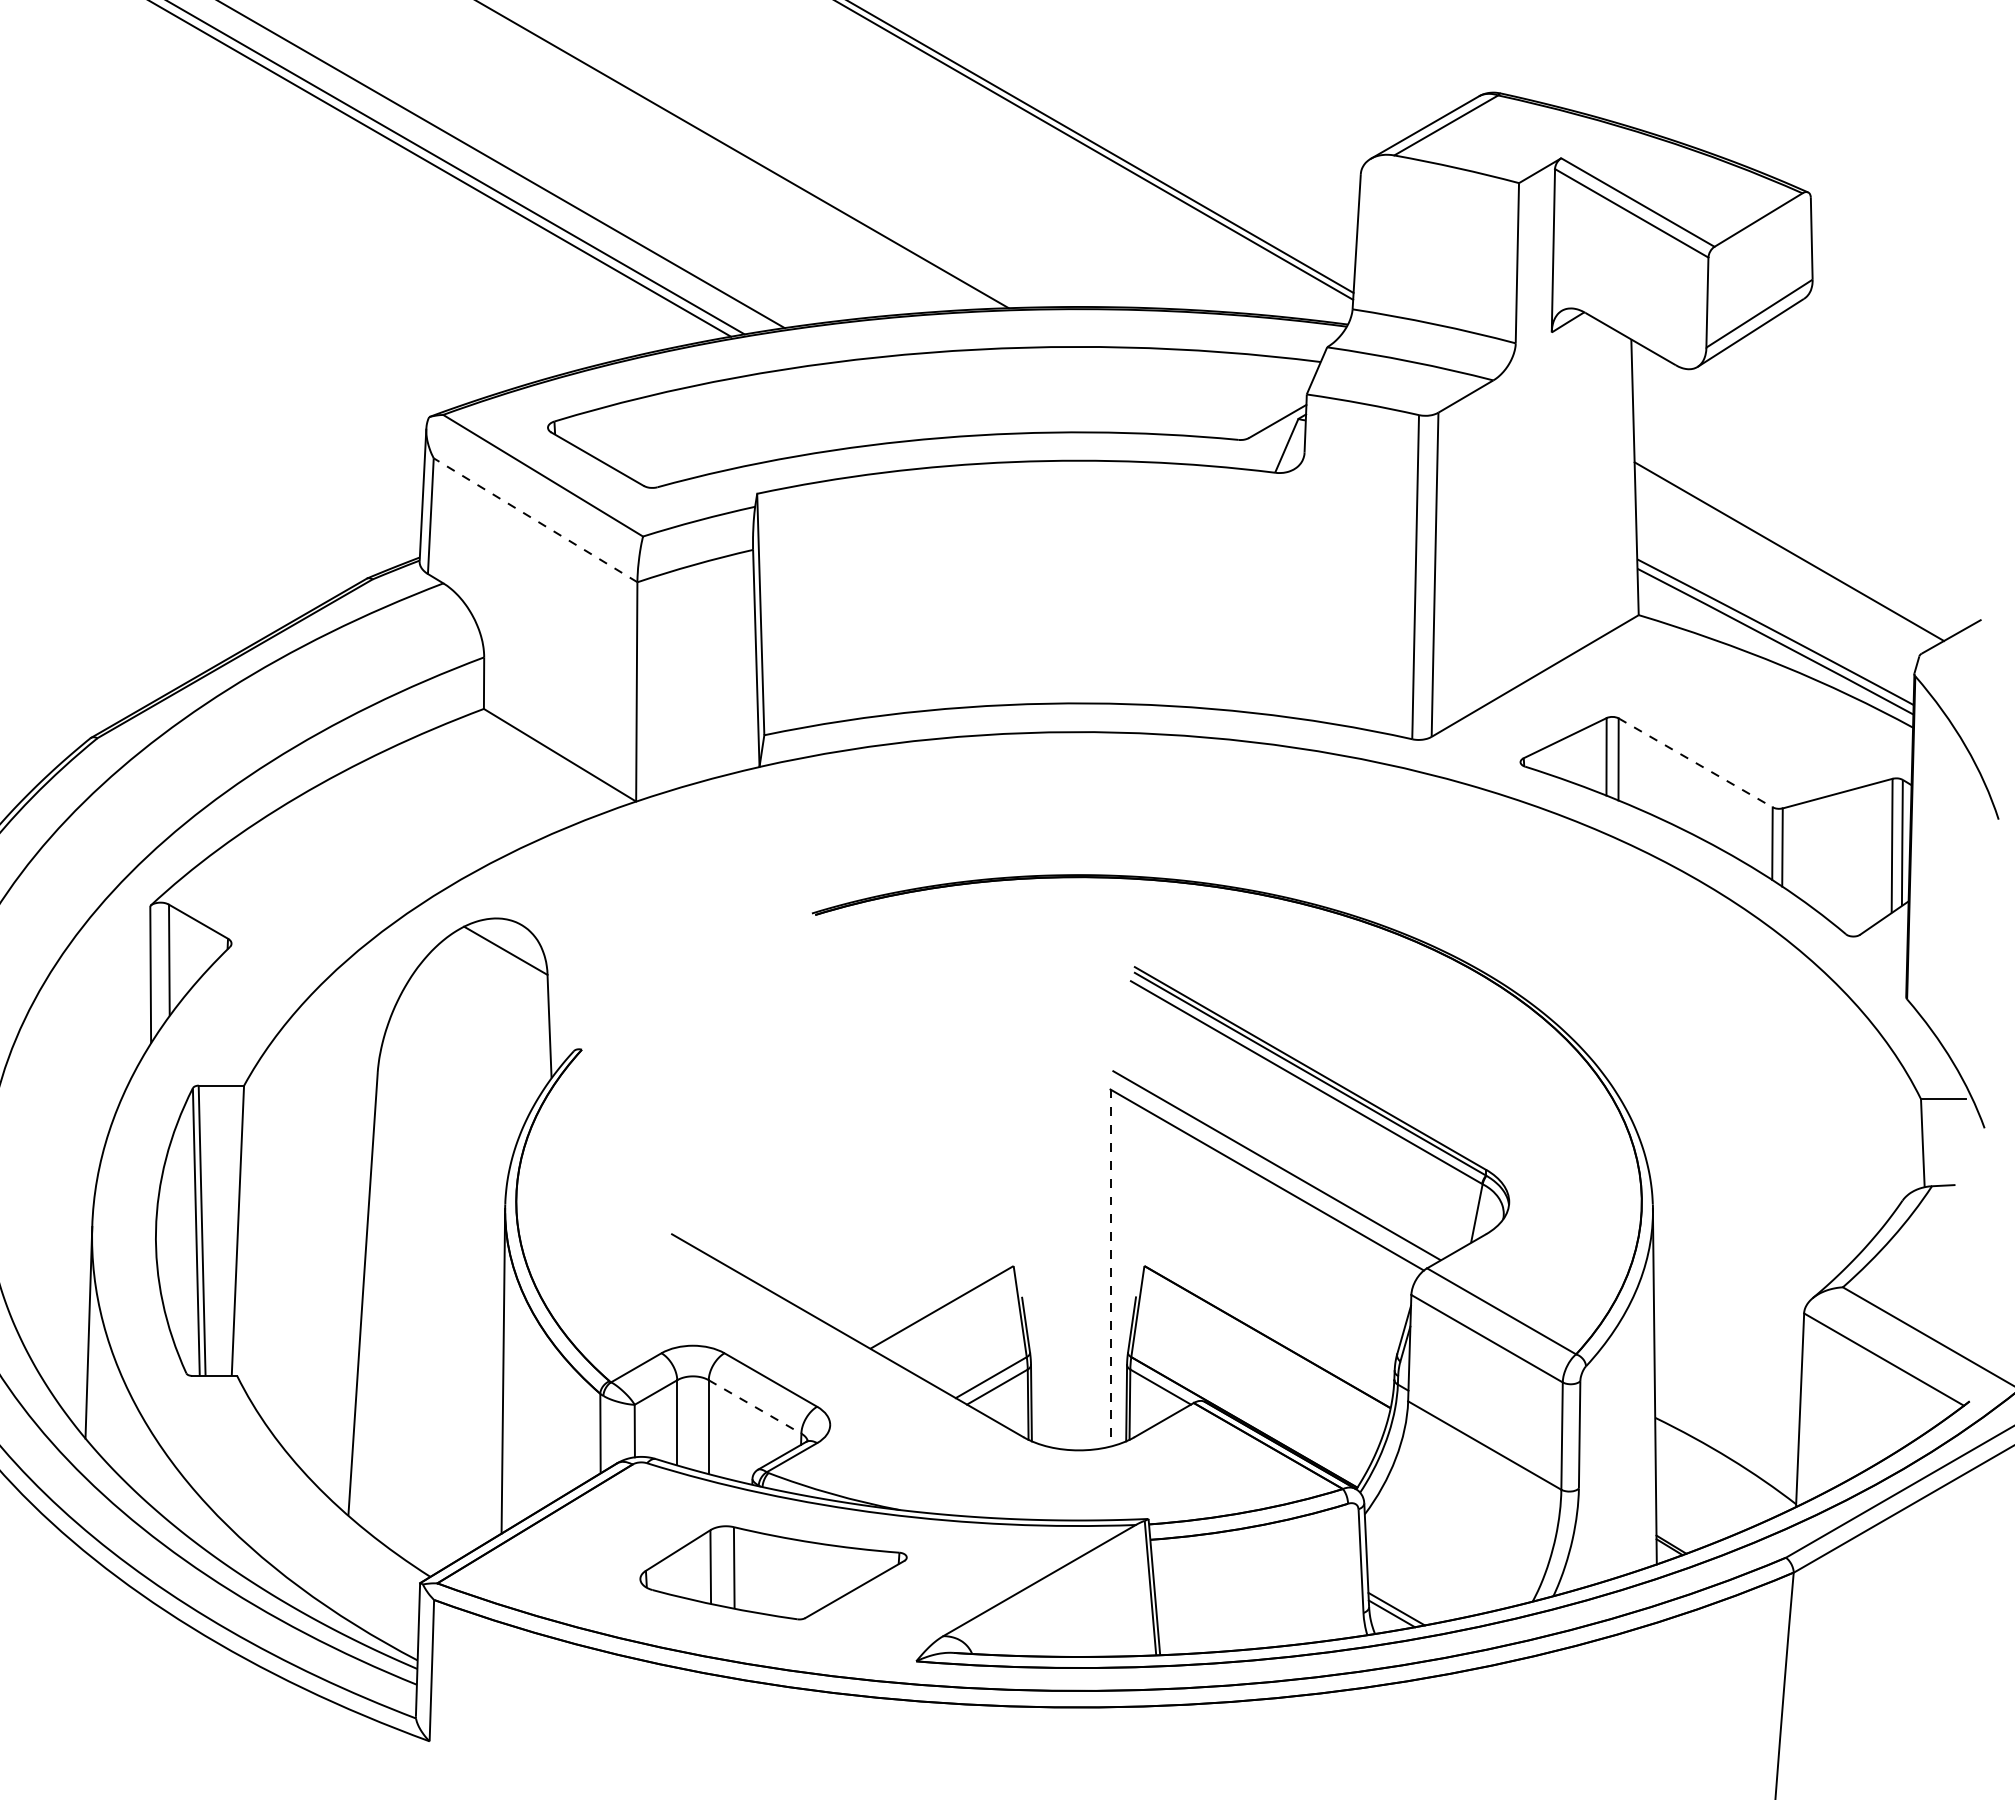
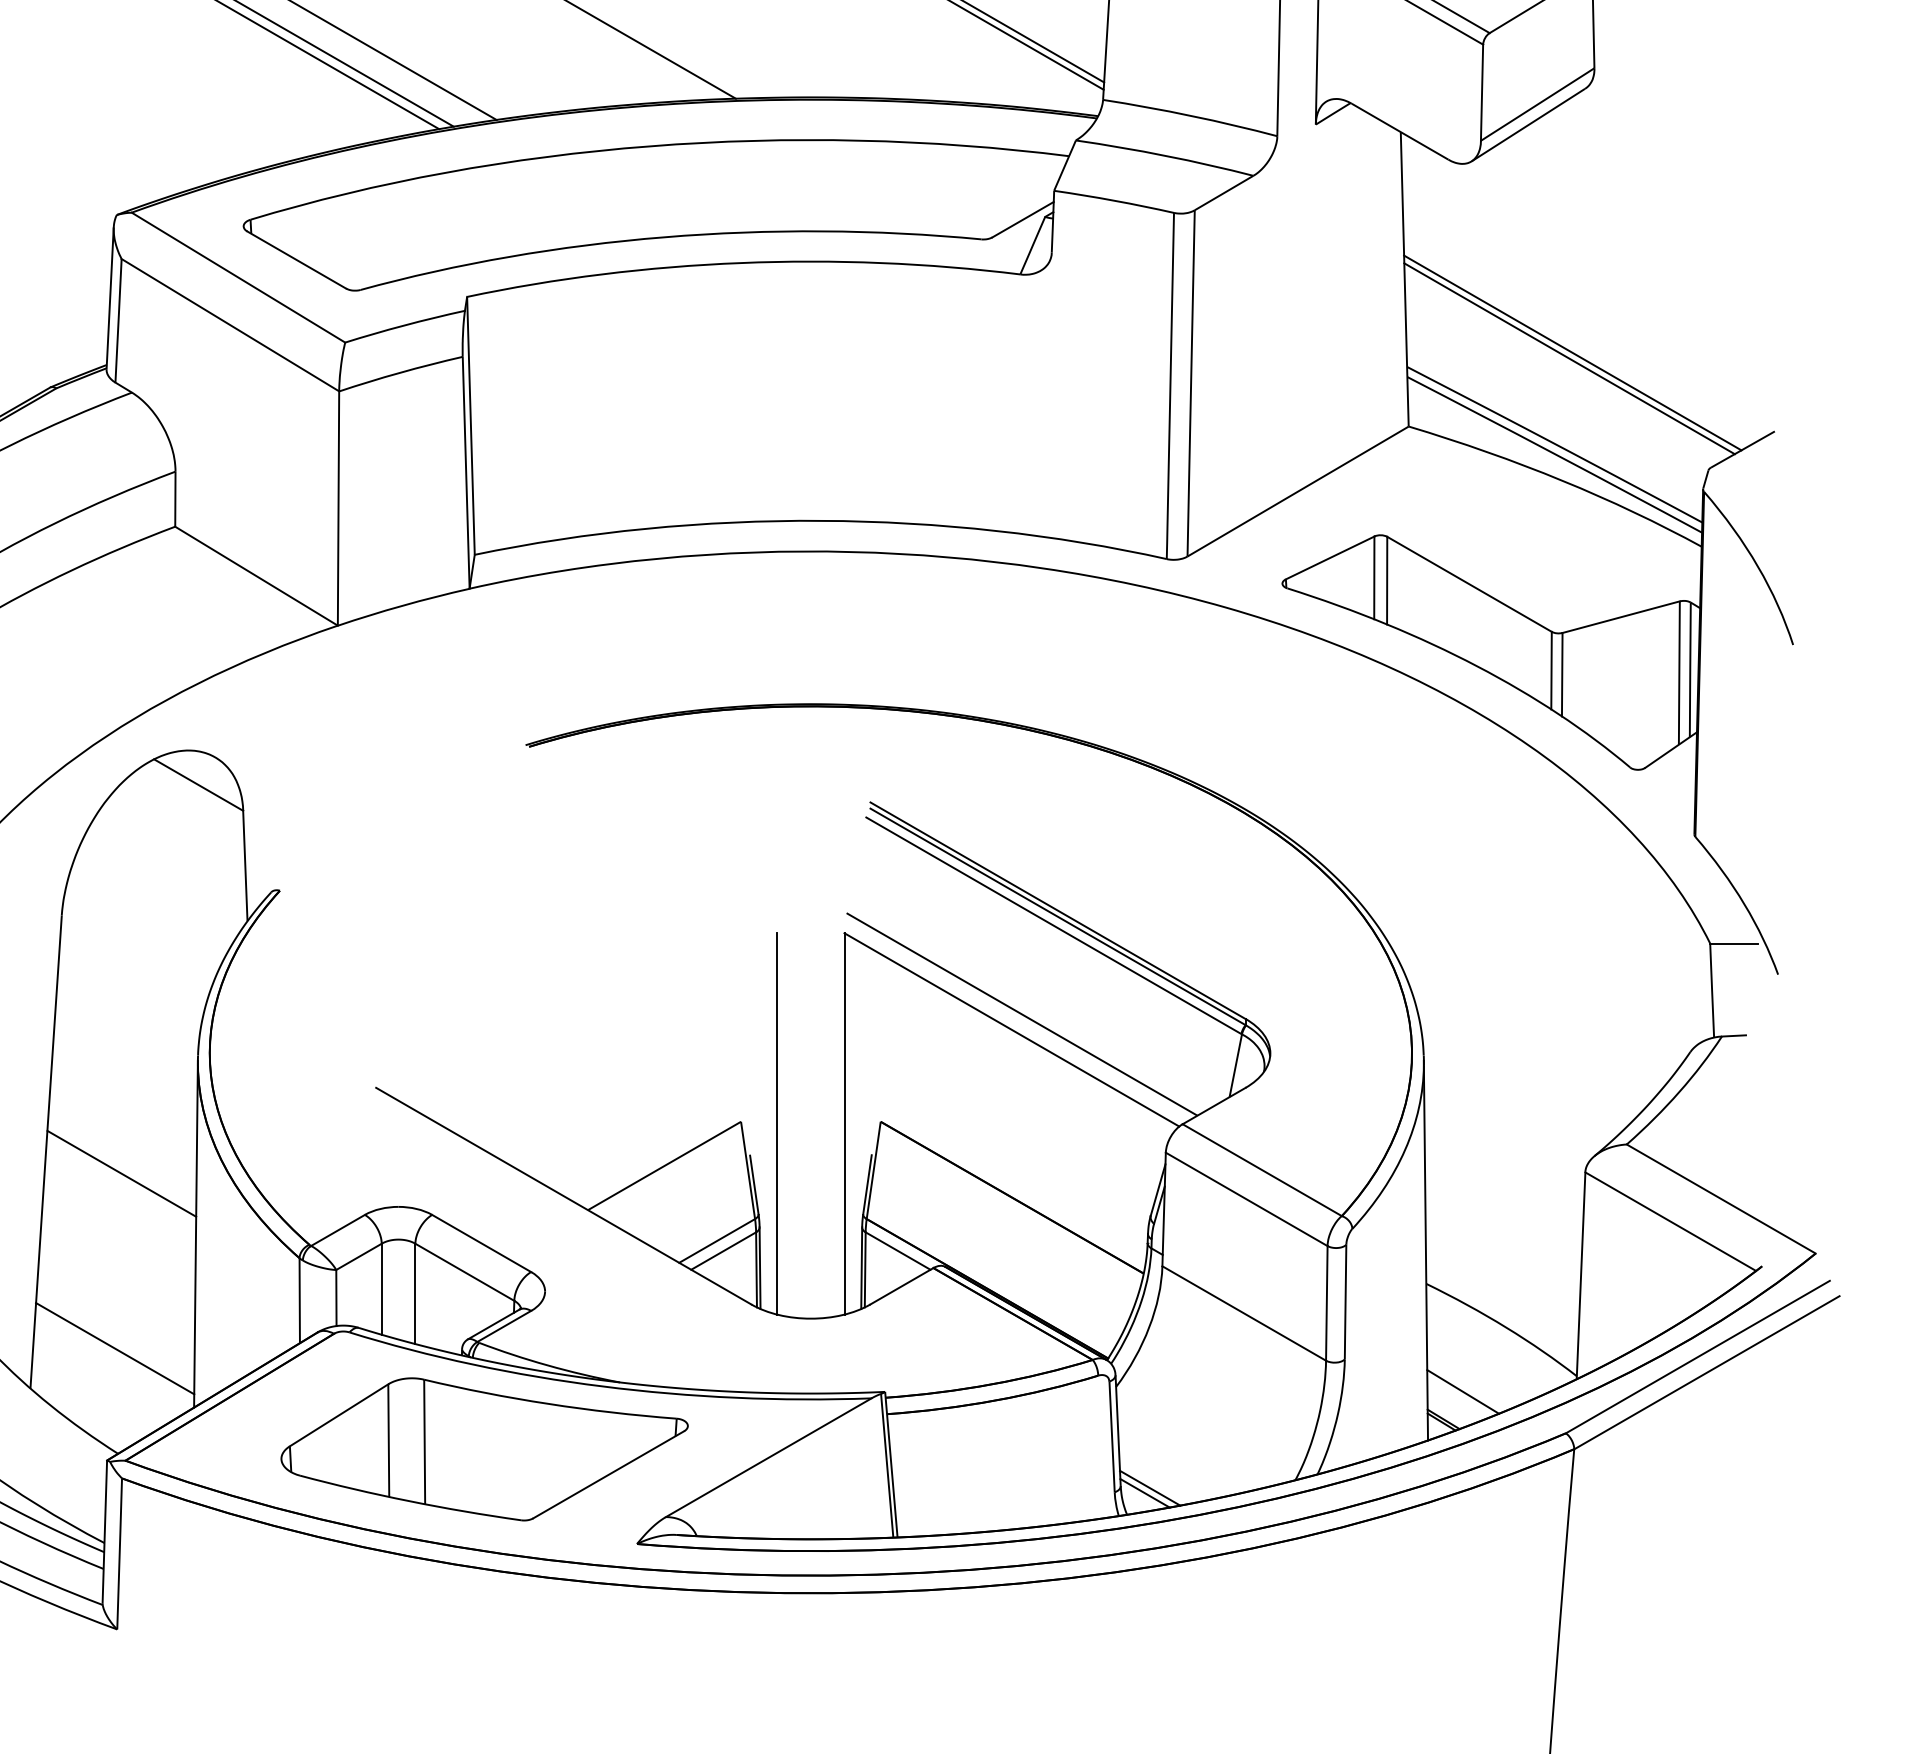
line: (535, 520) -> (230, 325), dashed -> solid
line: (1792, 546) -> (1572, 353), added
line: (1695, 762) -> (1469, 583), dashed -> solid
line: (1047, 1267) -> (777, 1123), added
line: (1110, 1268) -> (844, 1124), dashed -> solid
line: (433, 1314) -> (121, 1173), added
line: (755, 1407) -> (465, 1272), dashed -> solid
line: (427, 1478) -> (114, 1348), added
line: (1689, 1518) -> (1462, 1391), added
part: (773, 1572) -> (484, 1449), size x1.43

